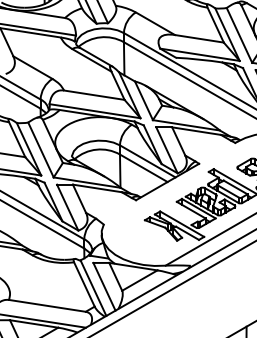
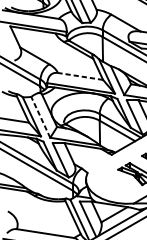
line: (94, 95) -> (80, 76), solid -> dashed
line: (40, 149) -> (40, 116), solid -> dashed

